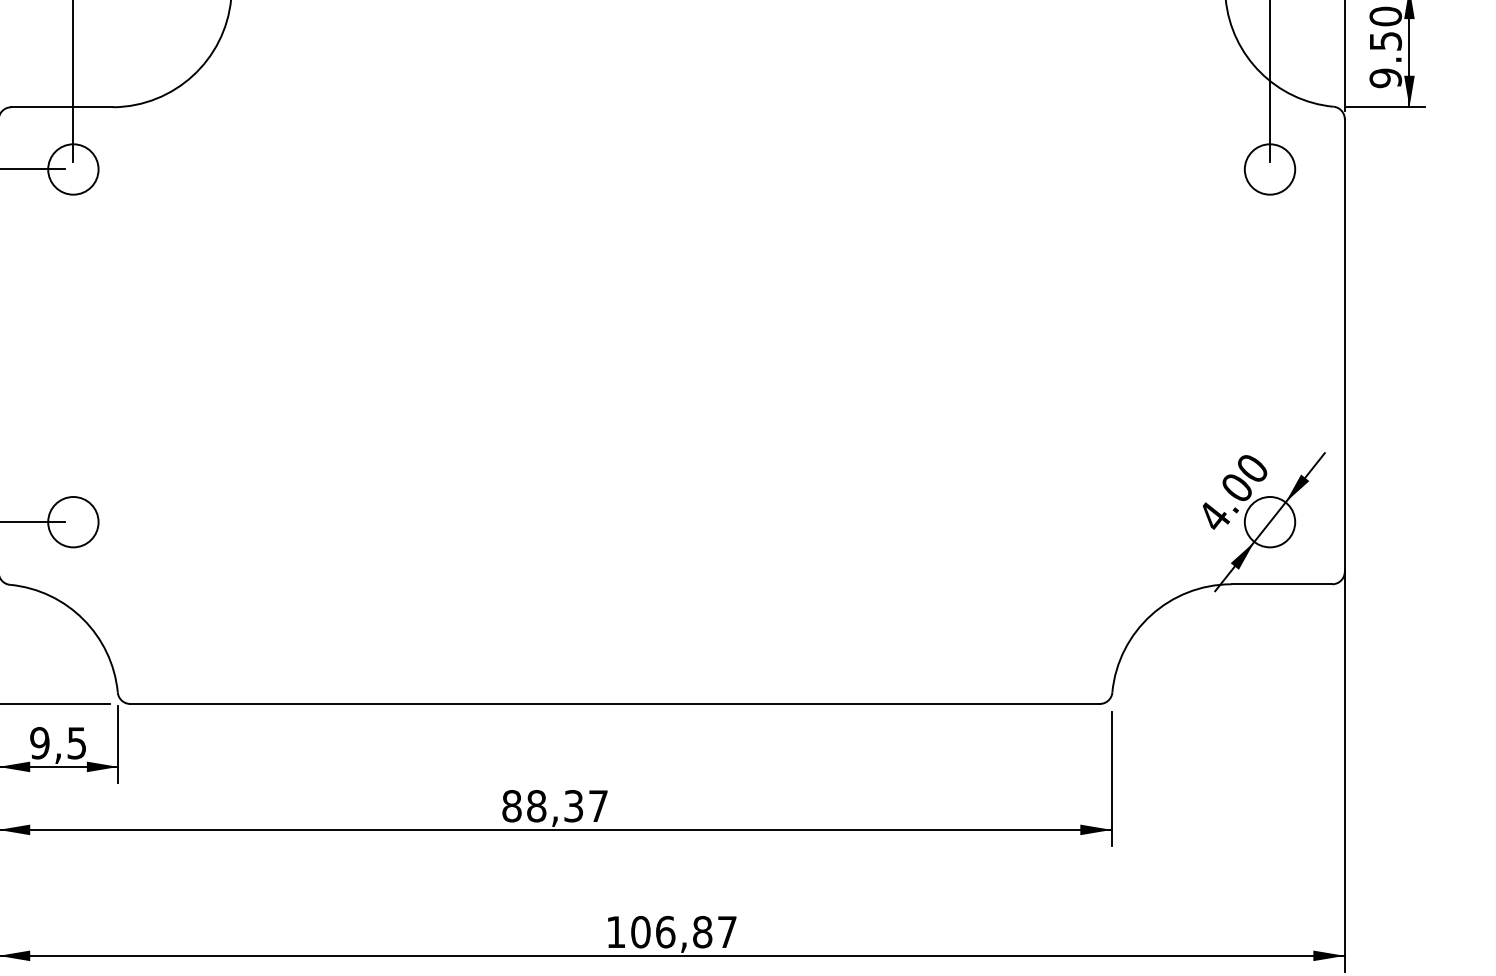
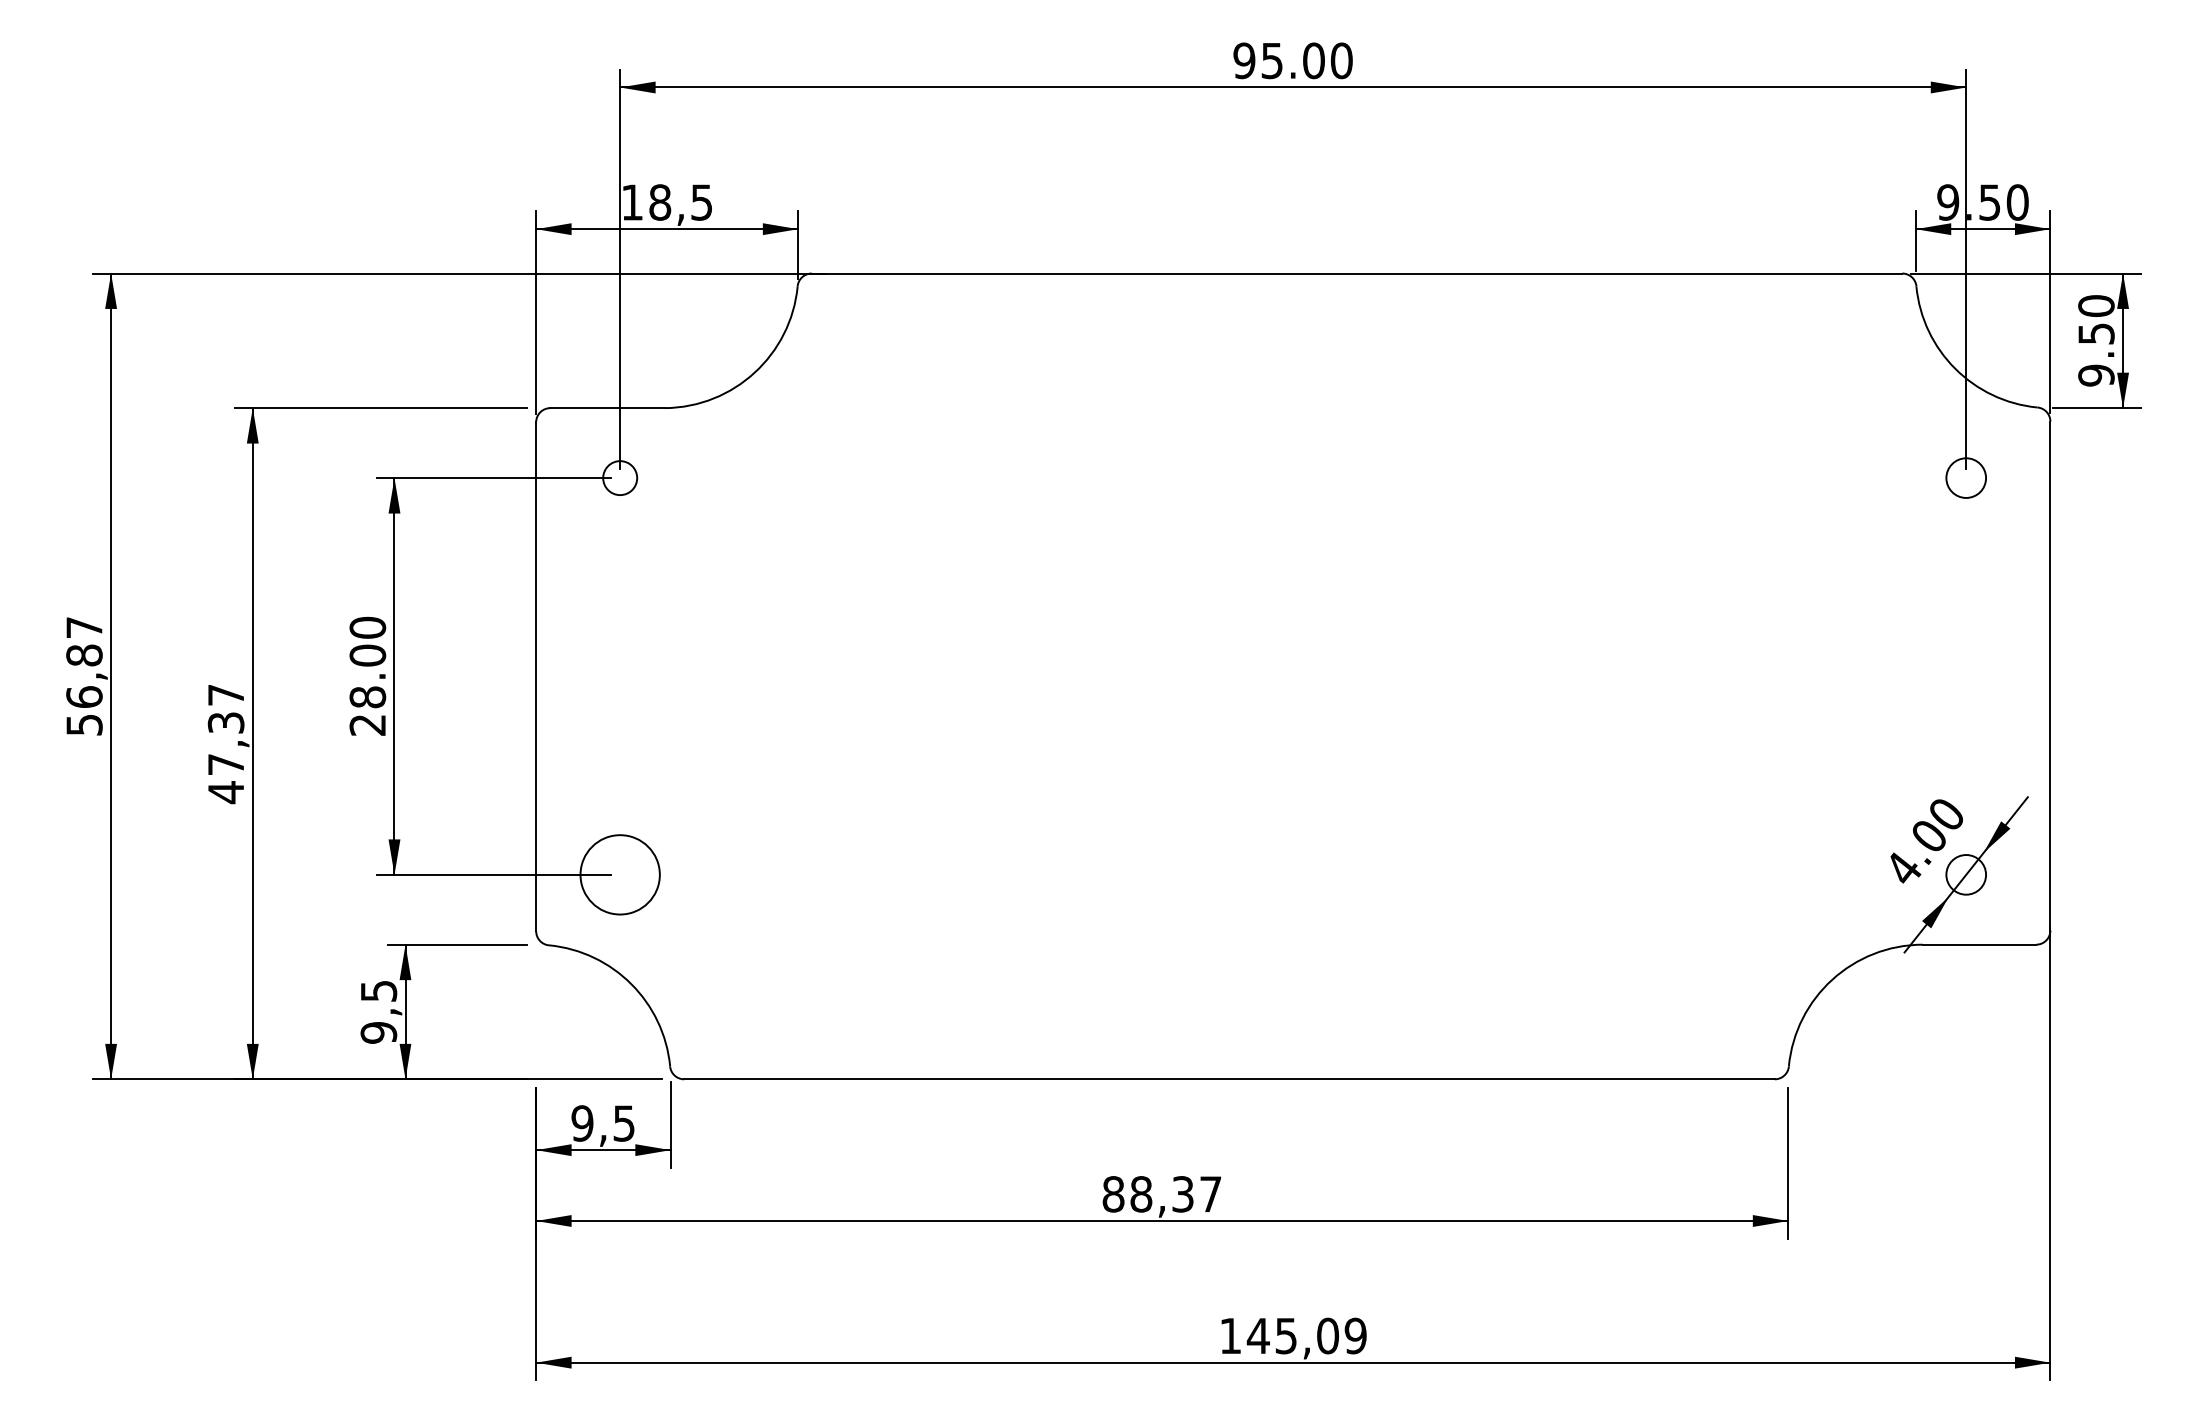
circle: (72, 168) -> (619, 477), size x0.6
circle: (1269, 168) -> (1965, 477), size x0.7
circle: (72, 521) -> (619, 874), size x1.4
circle: (1269, 521) -> (1965, 874), size x0.7
text: (683, 931) -> (1306, 1335), 106,87 -> 145,09

